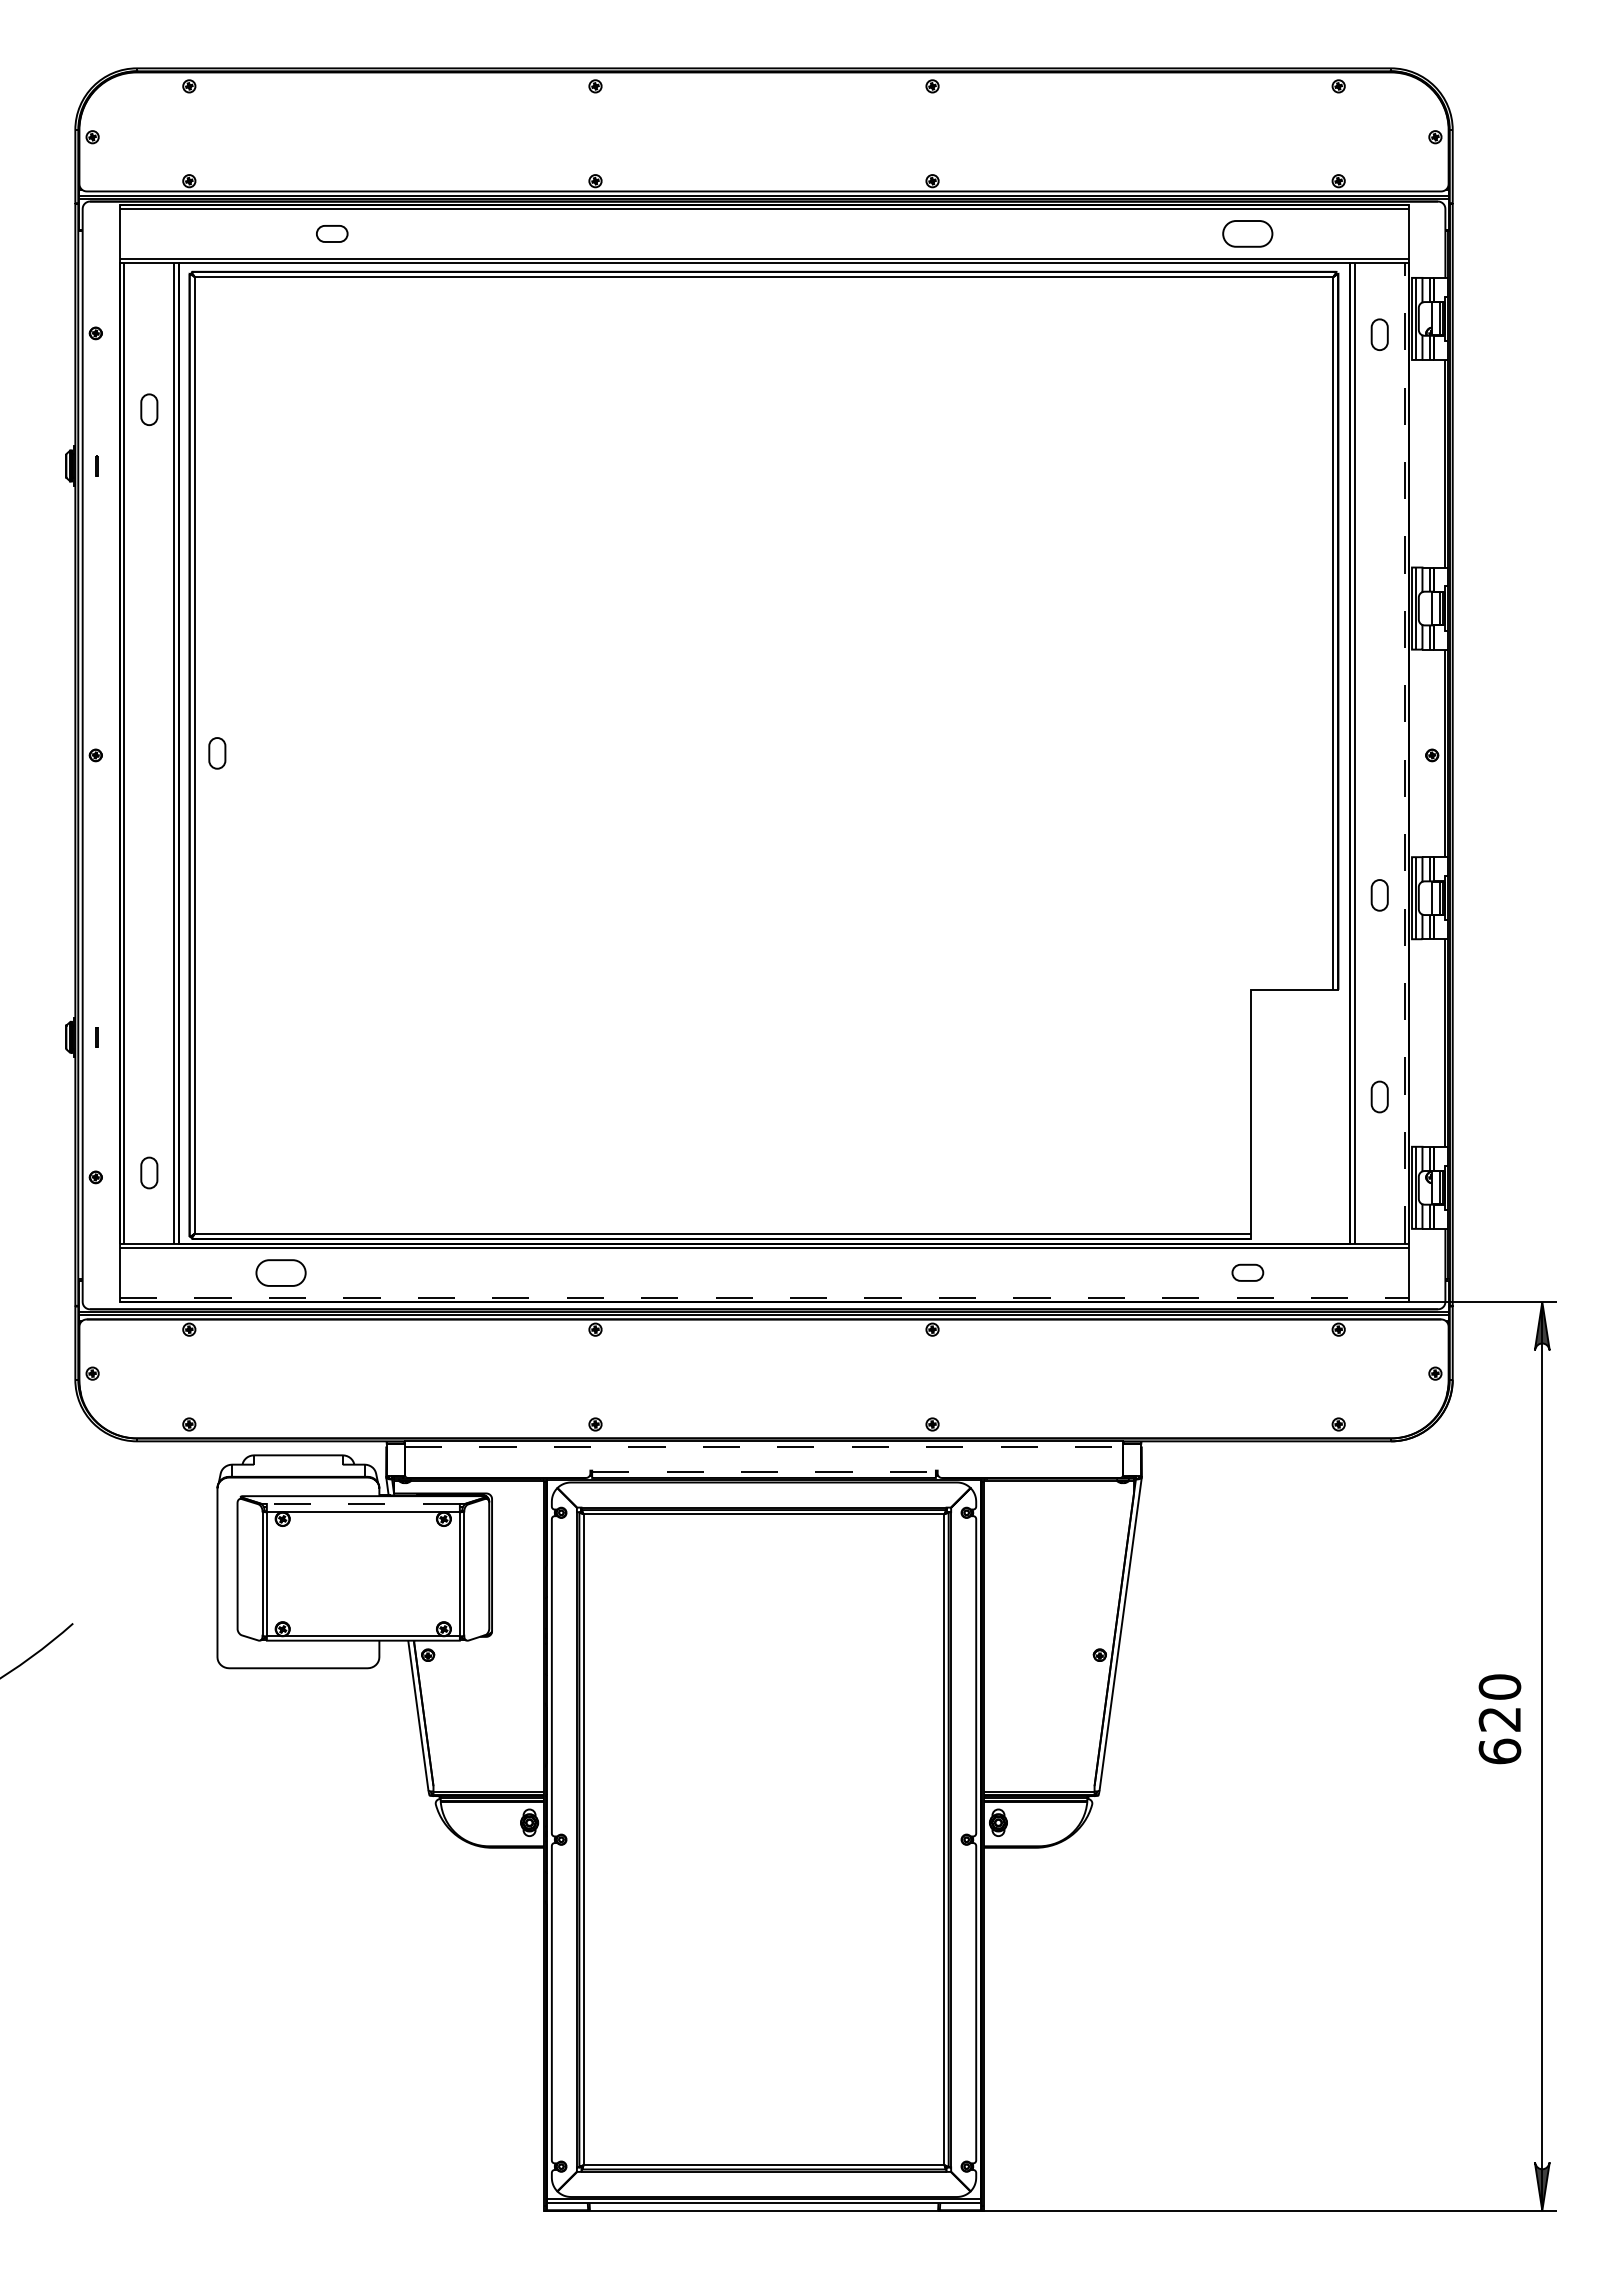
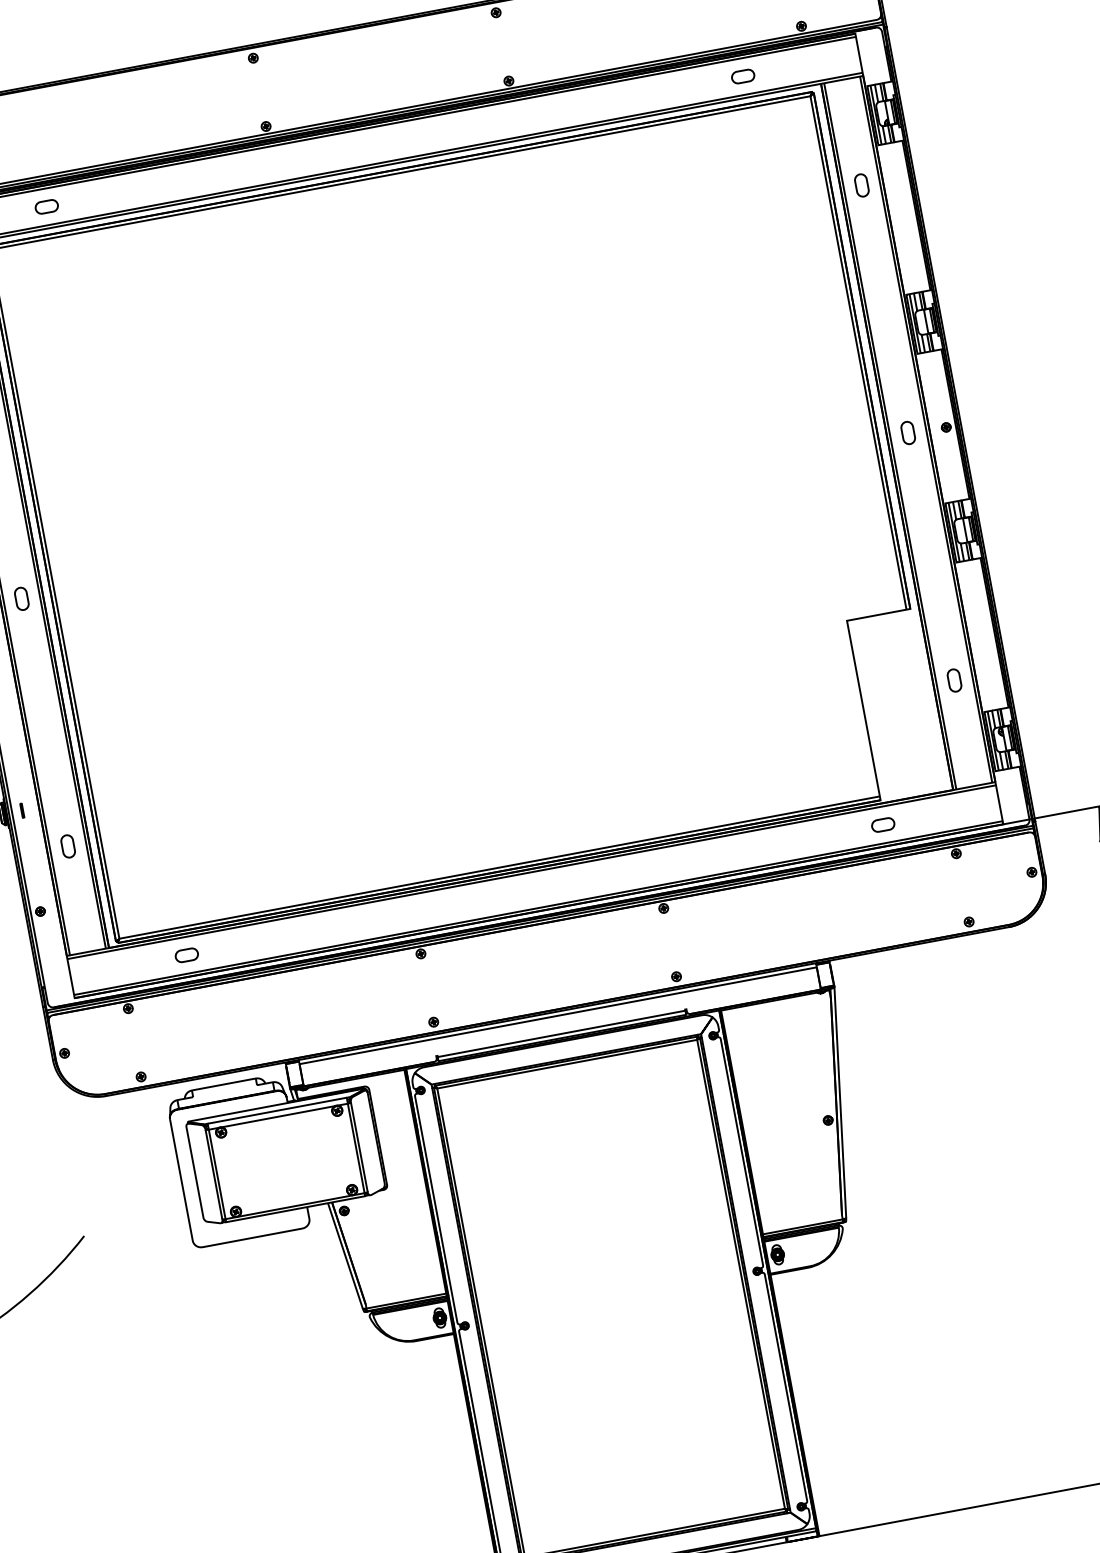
part: (332, 233) -> (46, 206), moved
part: (1247, 233) -> (742, 76), size x0.62
part: (1379, 334) -> (861, 185), moved
line: (1404, 752) -> (925, 429), dashed -> solid
part: (217, 753) -> (21, 598), moved
part: (1379, 895) -> (908, 433), moved
part: (149, 1172) -> (68, 846), moved
part: (281, 1272) -> (187, 955), size x0.62
line: (764, 1297) -> (538, 907), dashed -> solid
line: (764, 1447) -> (558, 1015), dashed -> solid
line: (764, 1472) -> (561, 1034), dashed -> solid
line: (362, 1503) -> (276, 1110), dashed -> solid

